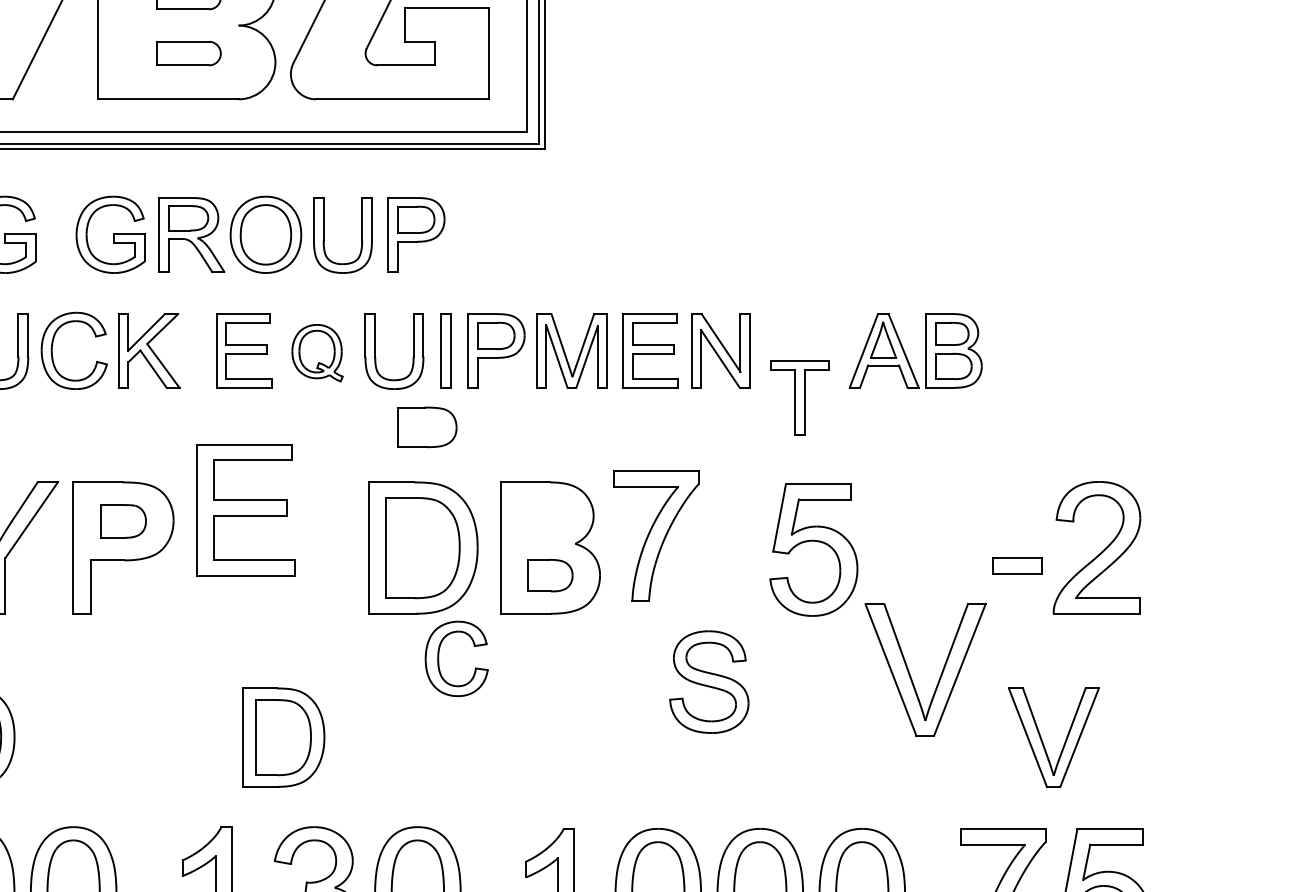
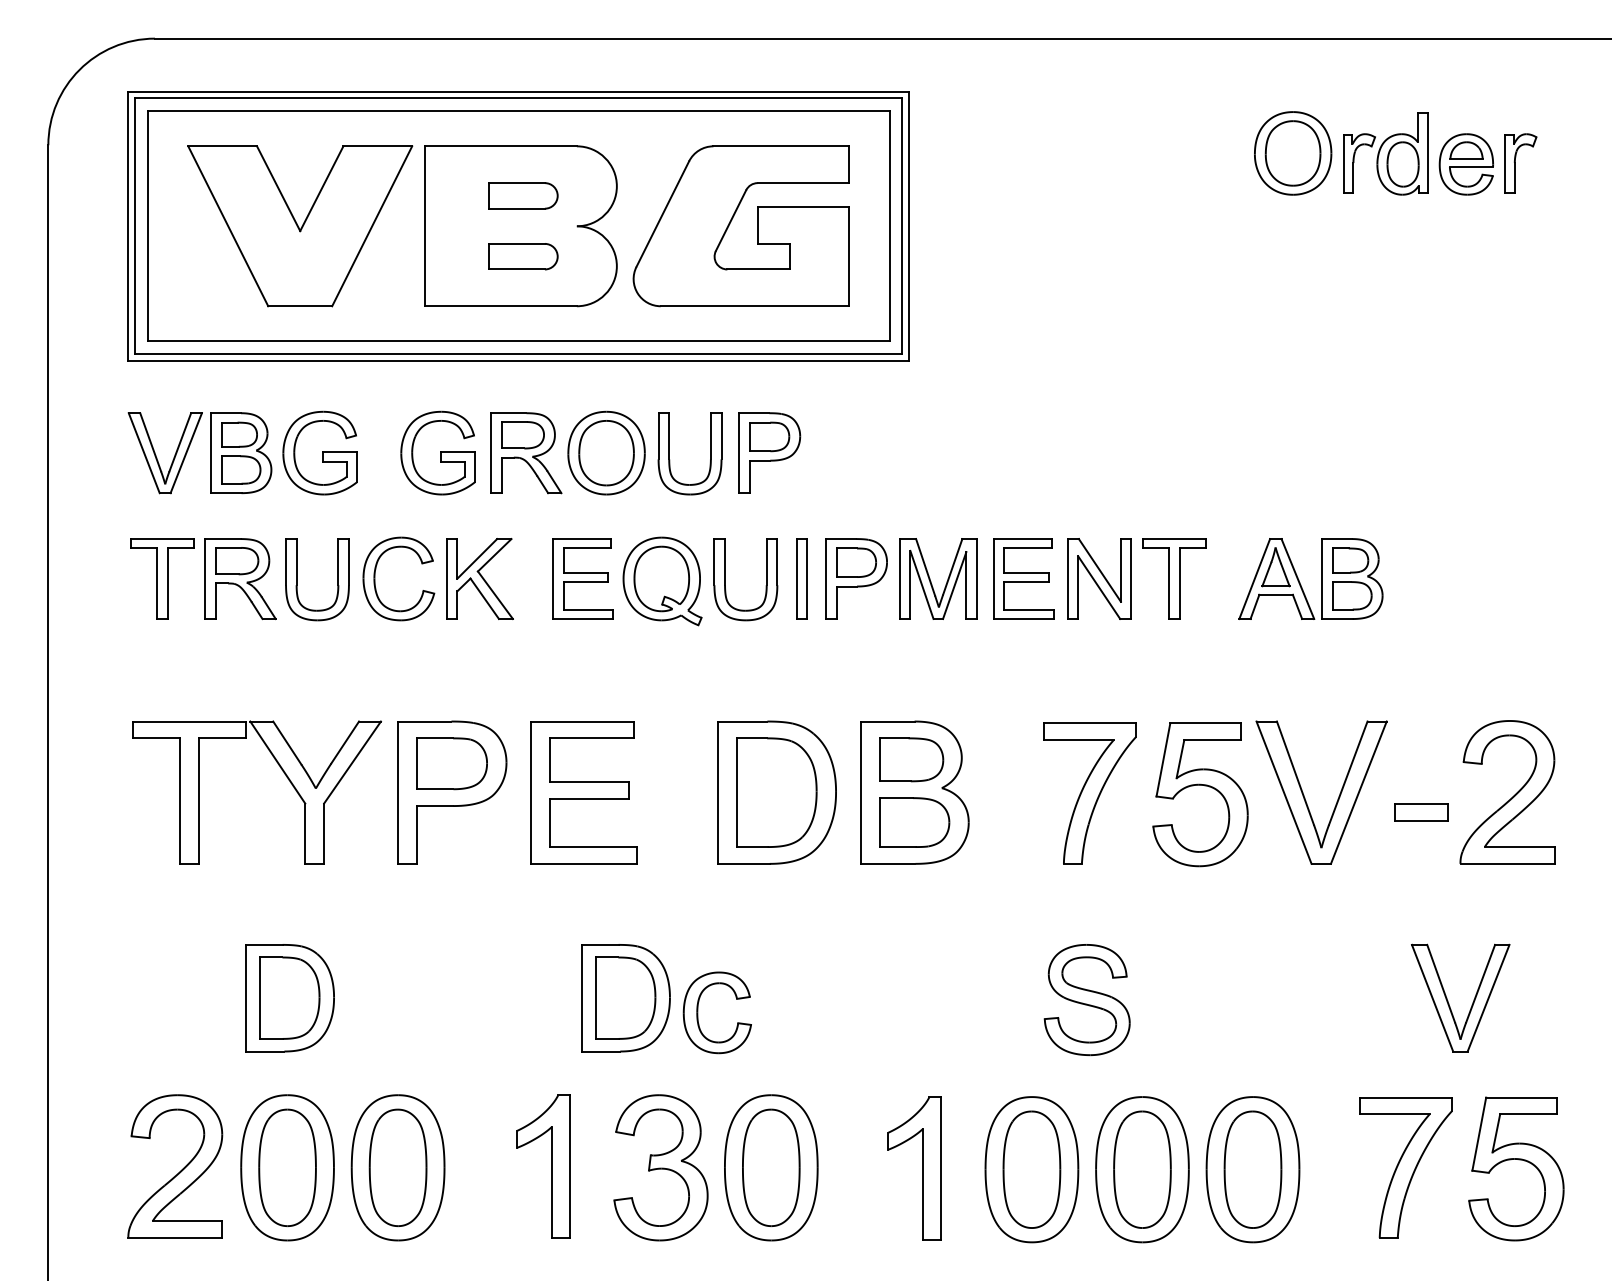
part: (317, 353) -> (662, 581), size x1.43
part: (800, 397) -> (1174, 578), moved
part: (427, 427) -> (911, 759), moved
part: (245, 510) -> (583, 792), moved
part: (122, 521) -> (451, 763), size x1.43
part: (656, 535) -> (1089, 793), moved
part: (550, 575) -> (914, 822), size x1.43
part: (439, 658) -> (698, 1012), moved
part: (910, 674) -> (1305, 797), moved
part: (708, 682) -> (1086, 1000), moved

